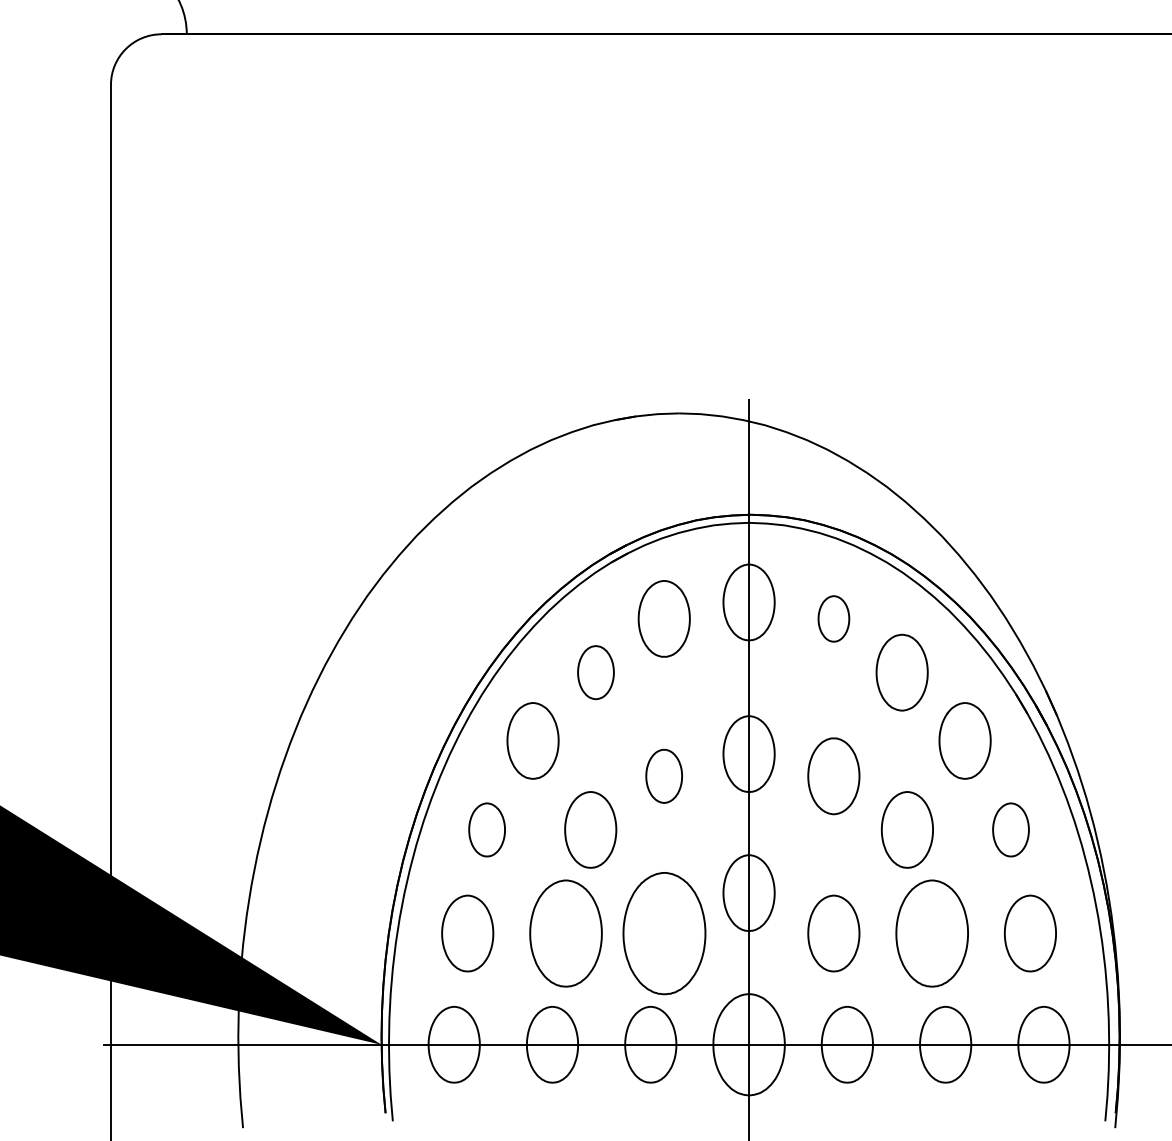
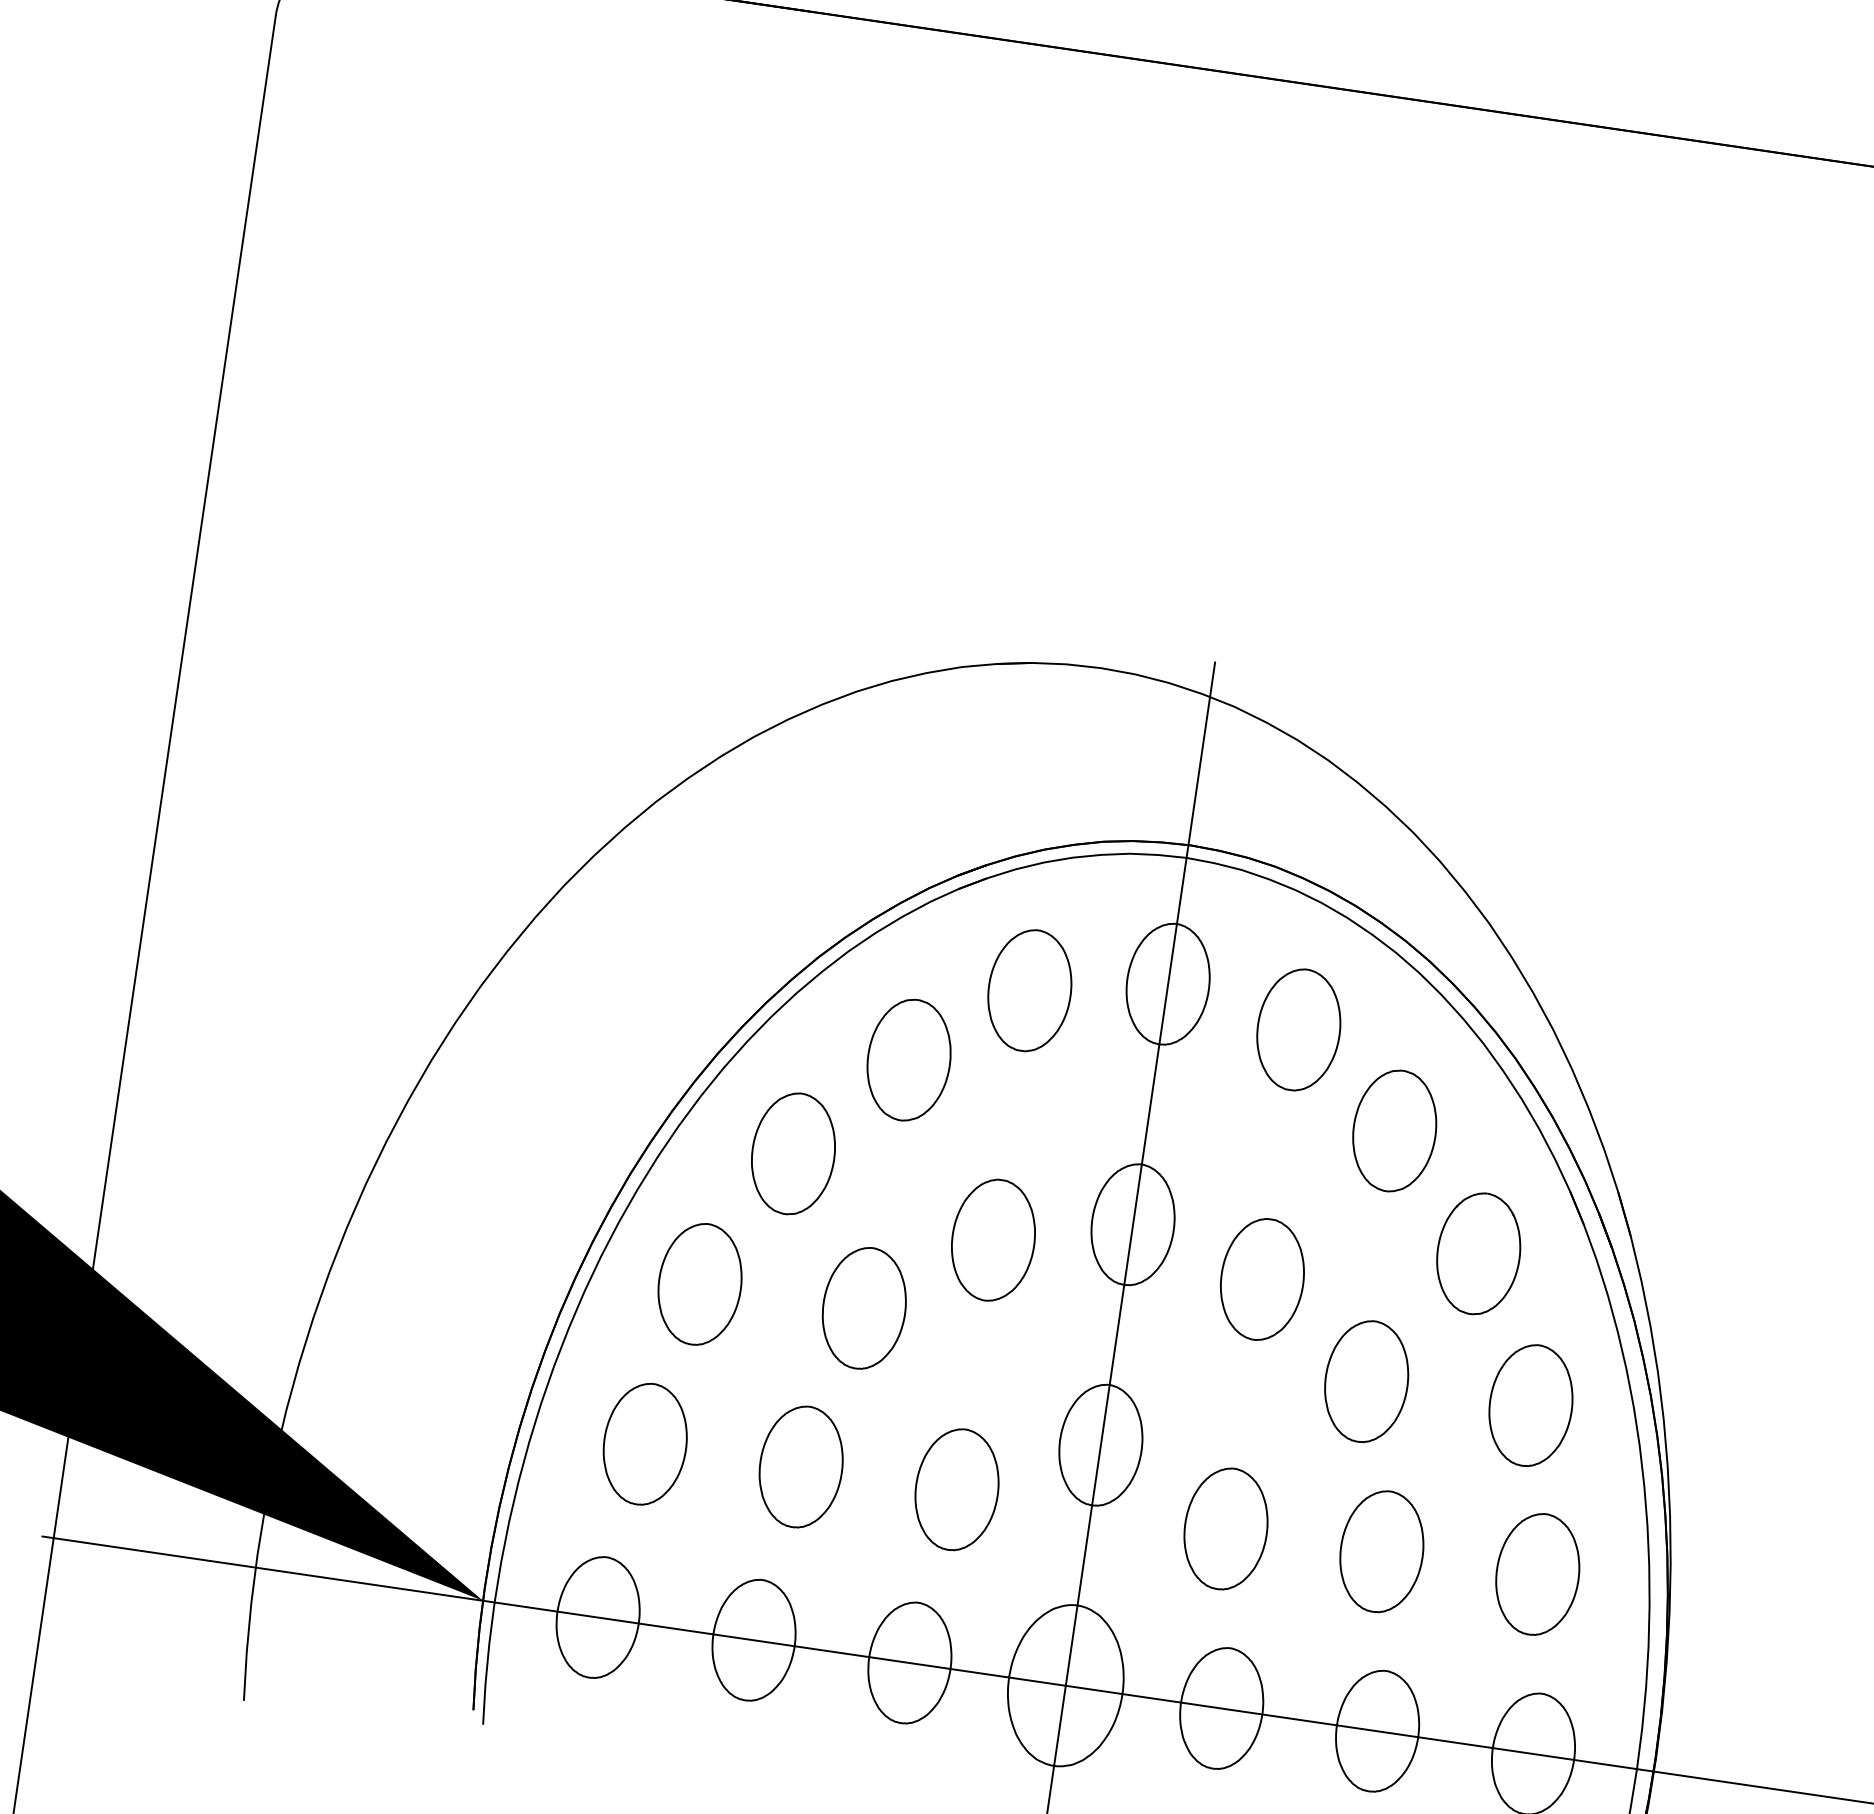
part: (833, 618) -> (1298, 1029), size x1.67
part: (595, 672) -> (908, 1059), size x1.43
part: (663, 776) -> (992, 1240), size x1.43
part: (486, 829) -> (699, 1283), size x1.43
part: (1010, 829) -> (1530, 1404), size x1.43
part: (565, 933) -> (800, 1466), size x0.71
part: (663, 933) -> (955, 1489), size x0.62
part: (931, 933) -> (1380, 1551), size x0.71

